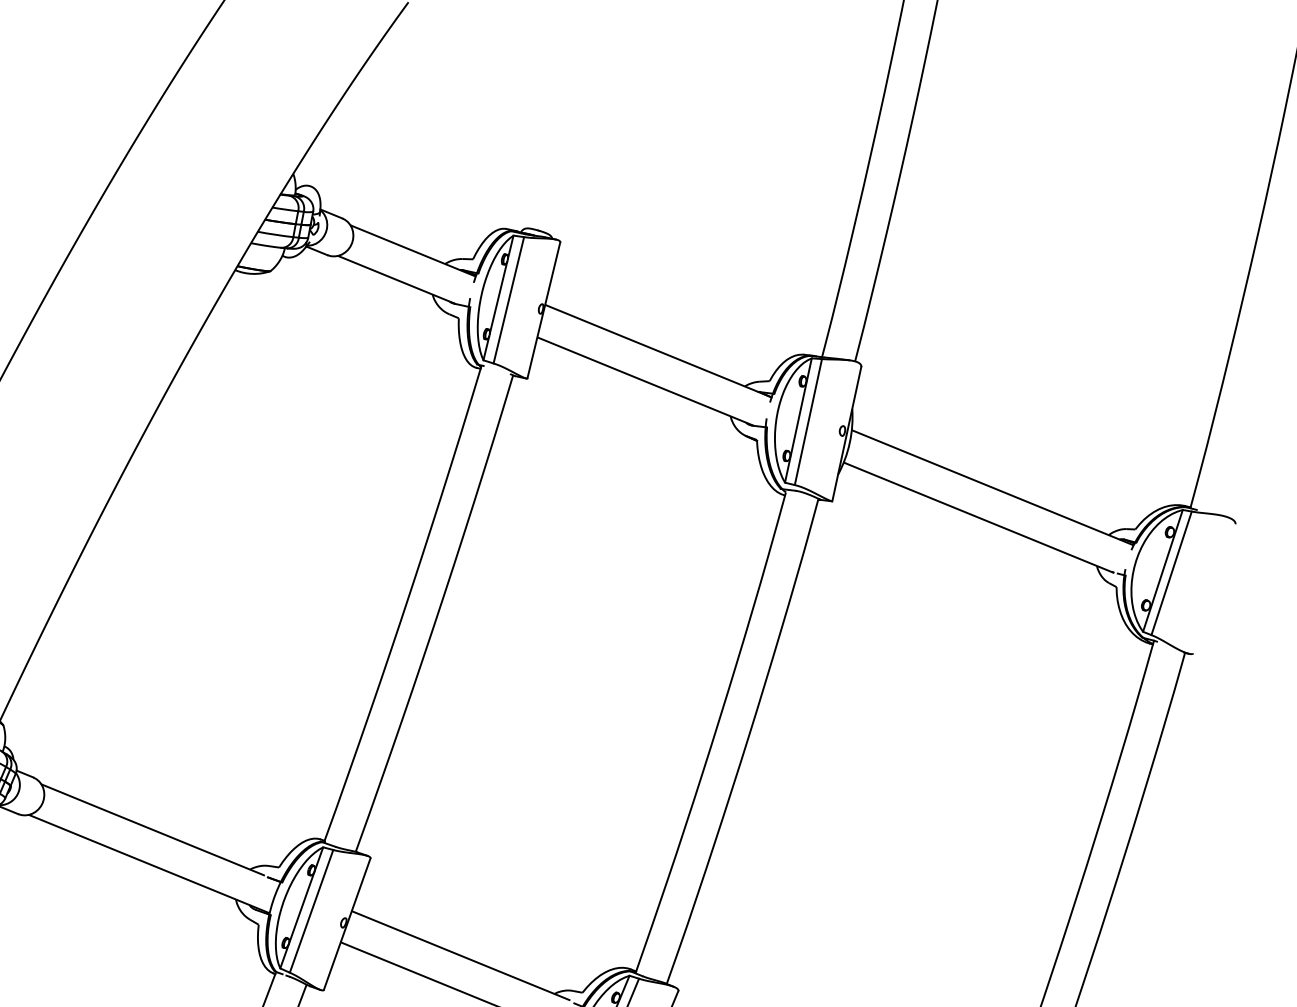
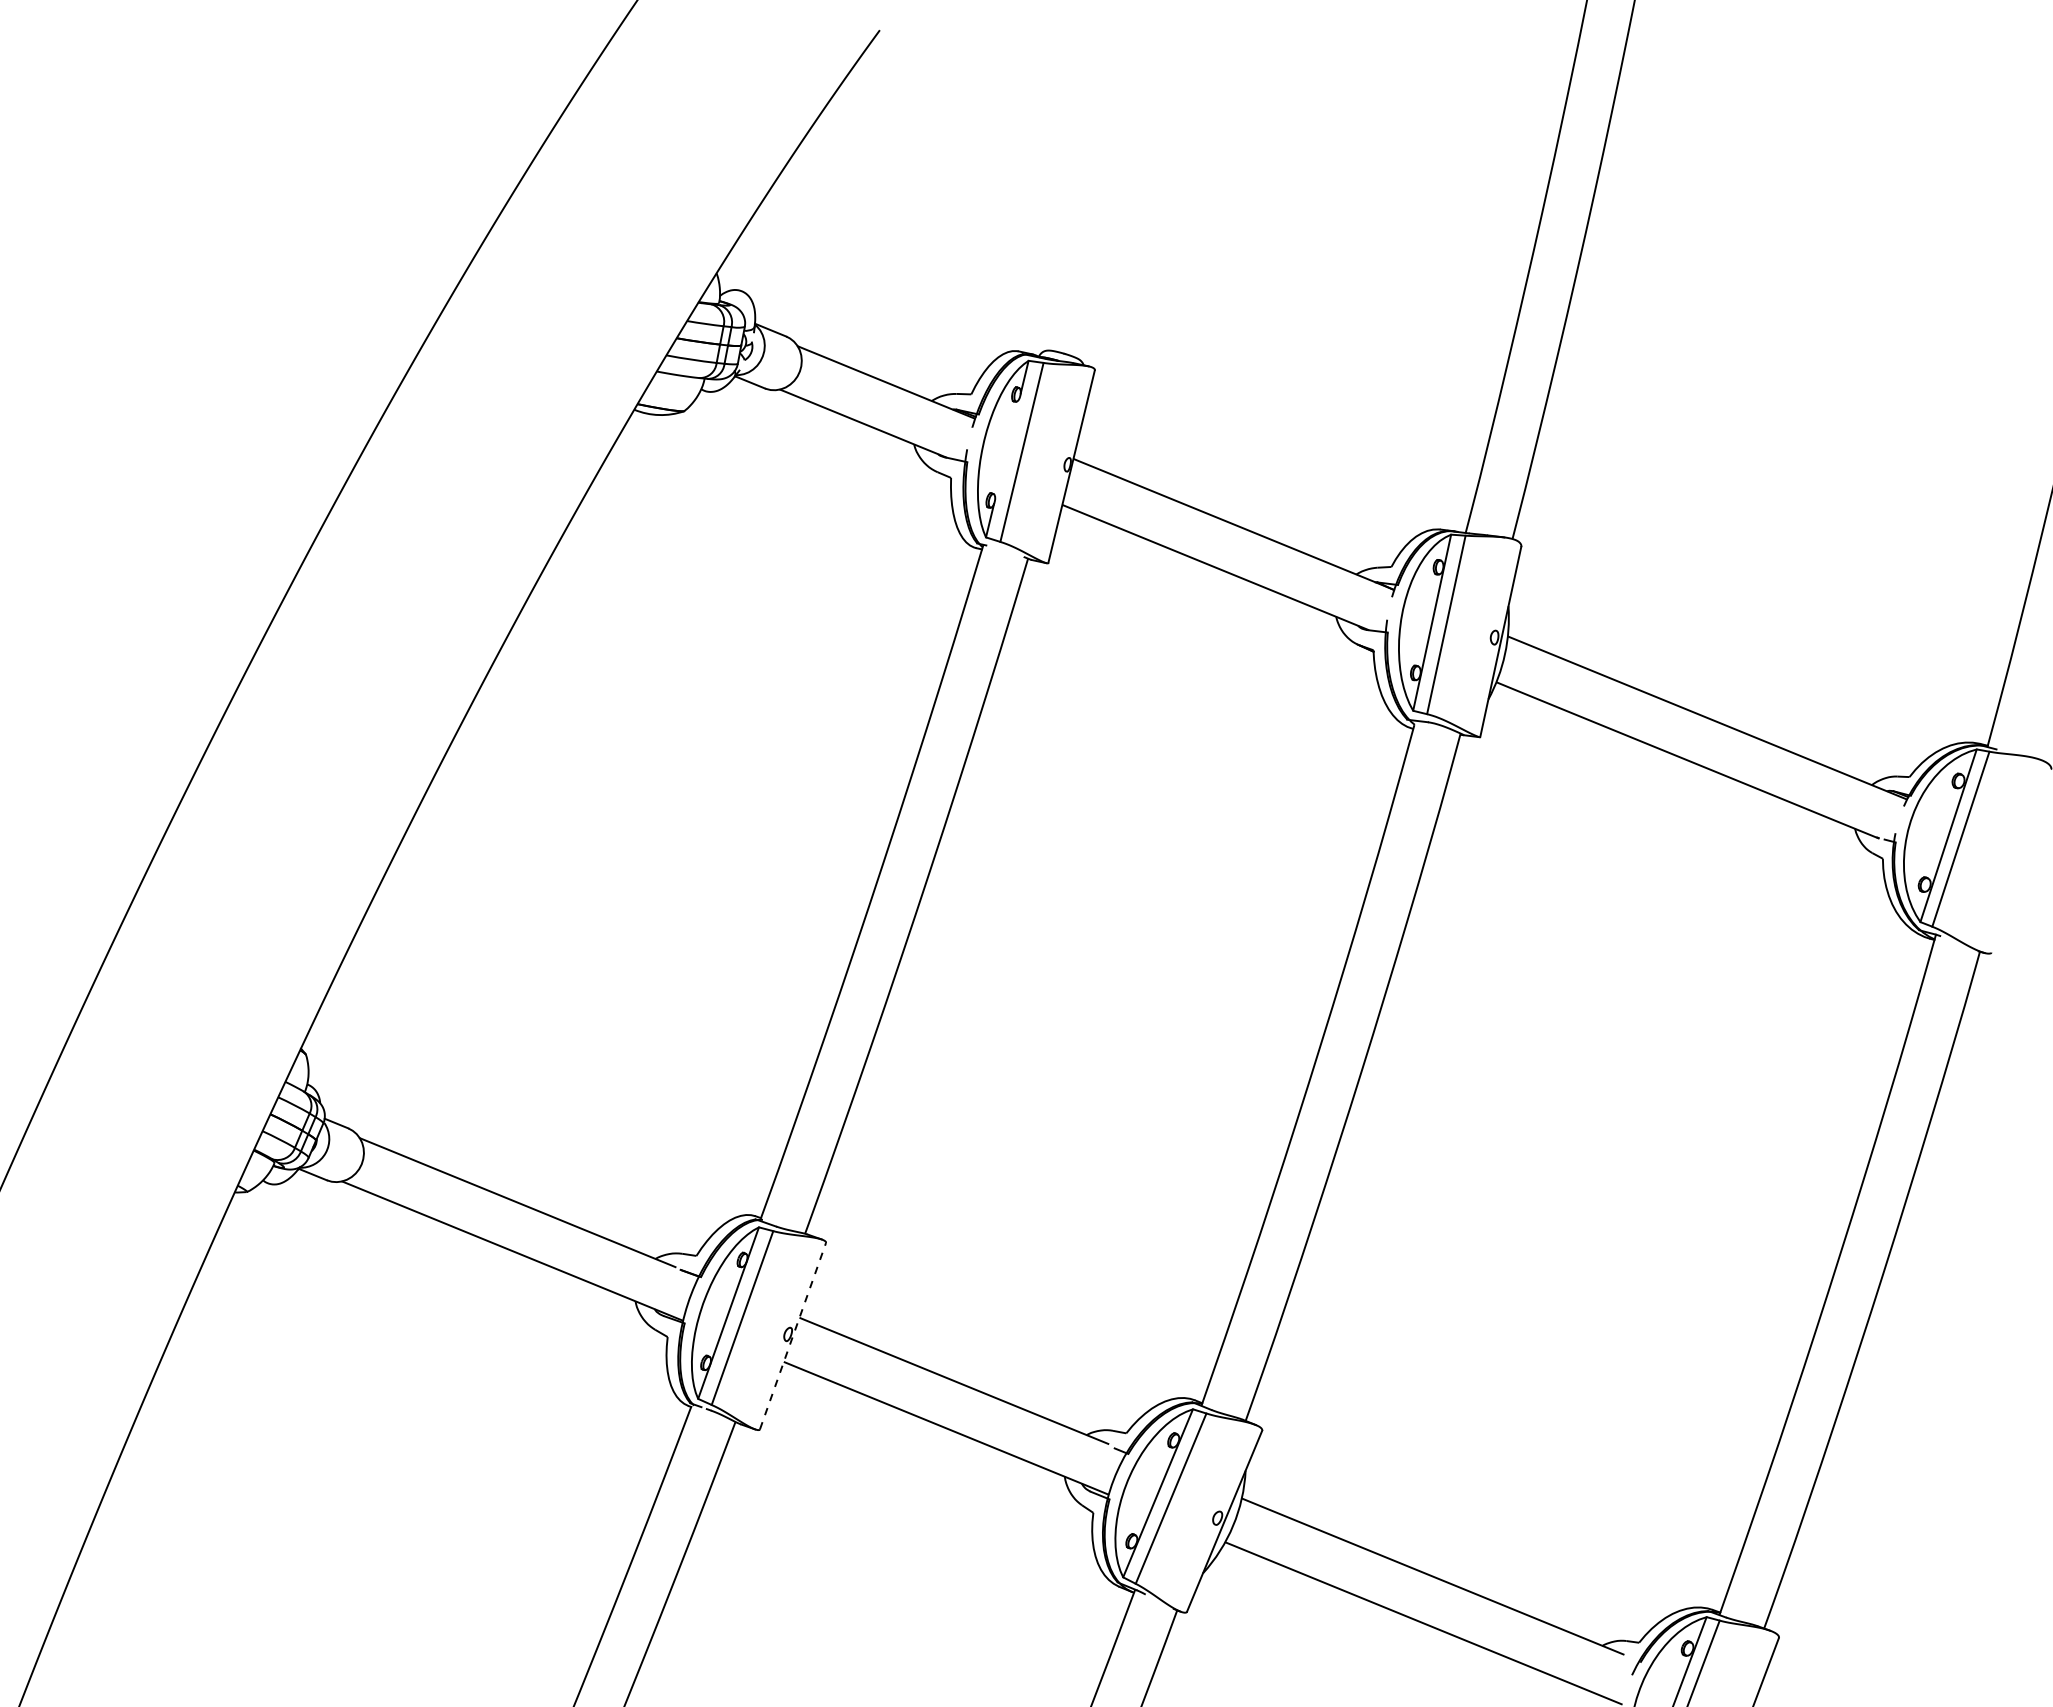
line: (498, 297) -> (1007, 448), removed
line: (347, 924) -> (793, 1336), solid -> dashed

